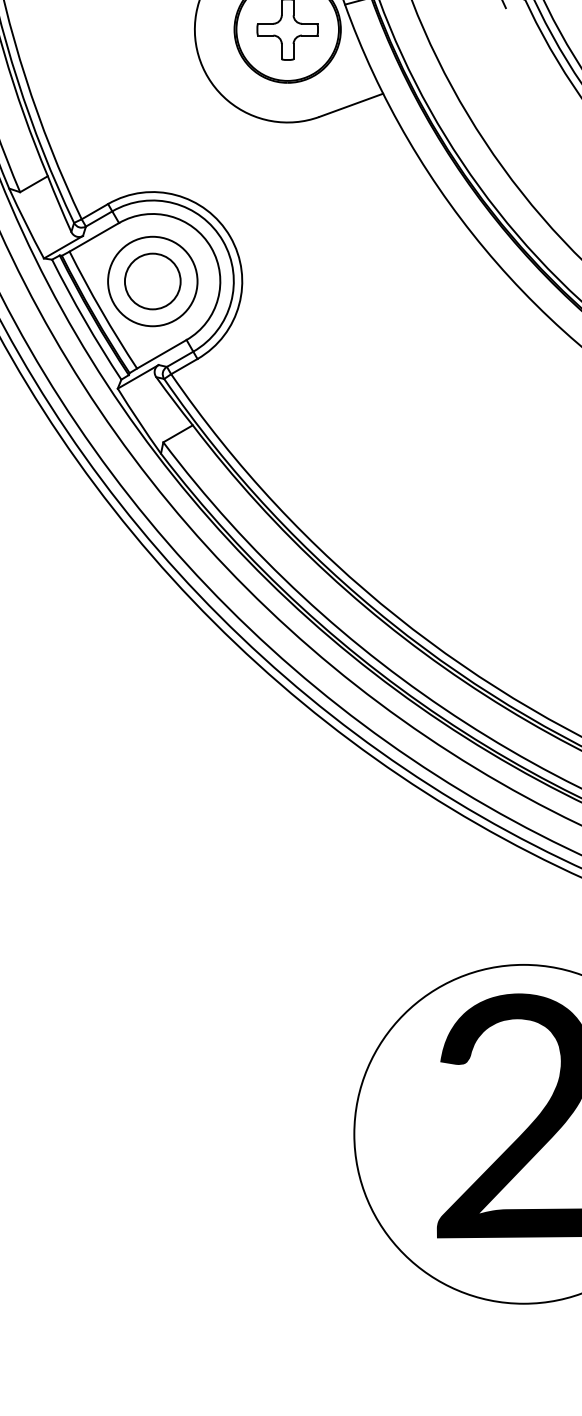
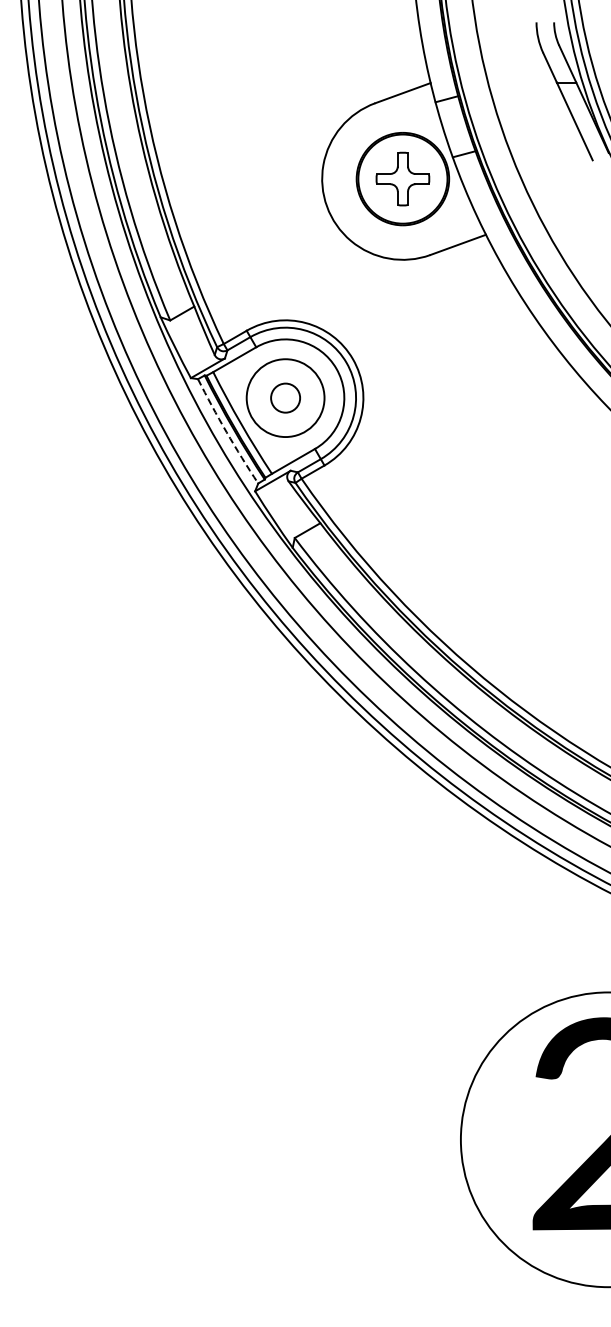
circle: (152, 280) -> (285, 397), size x0.6
arc: (84, 321) -> (226, 432), solid -> dashed

